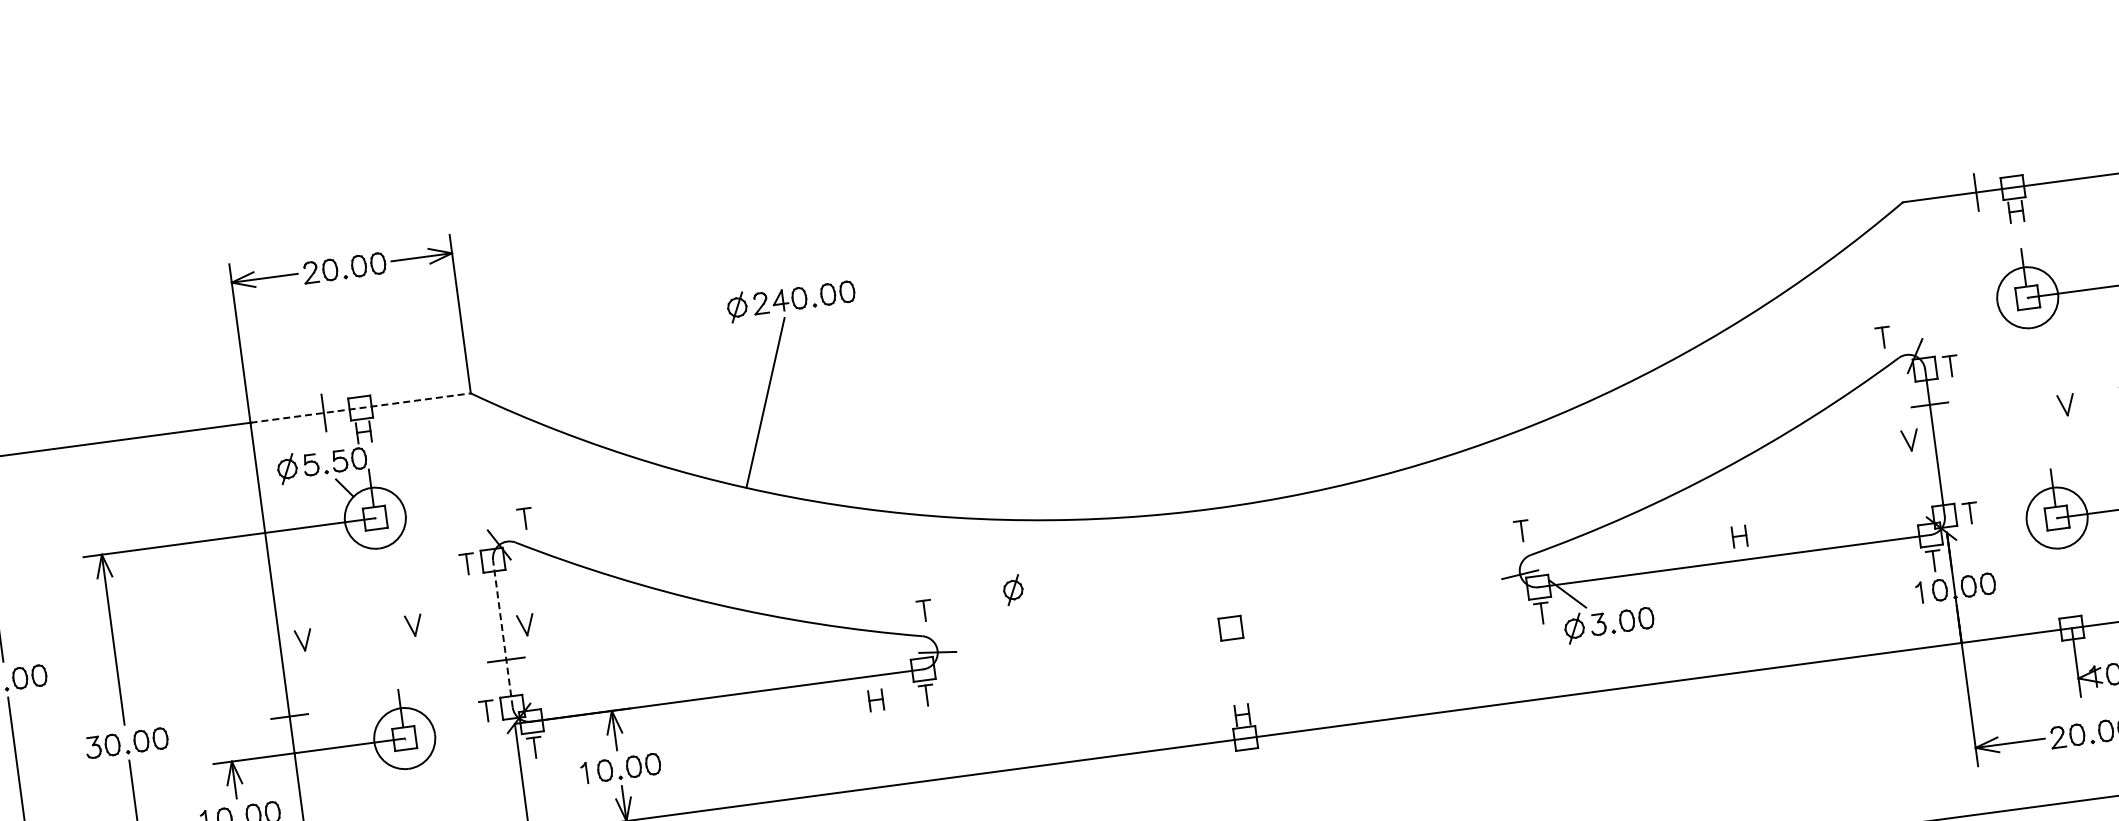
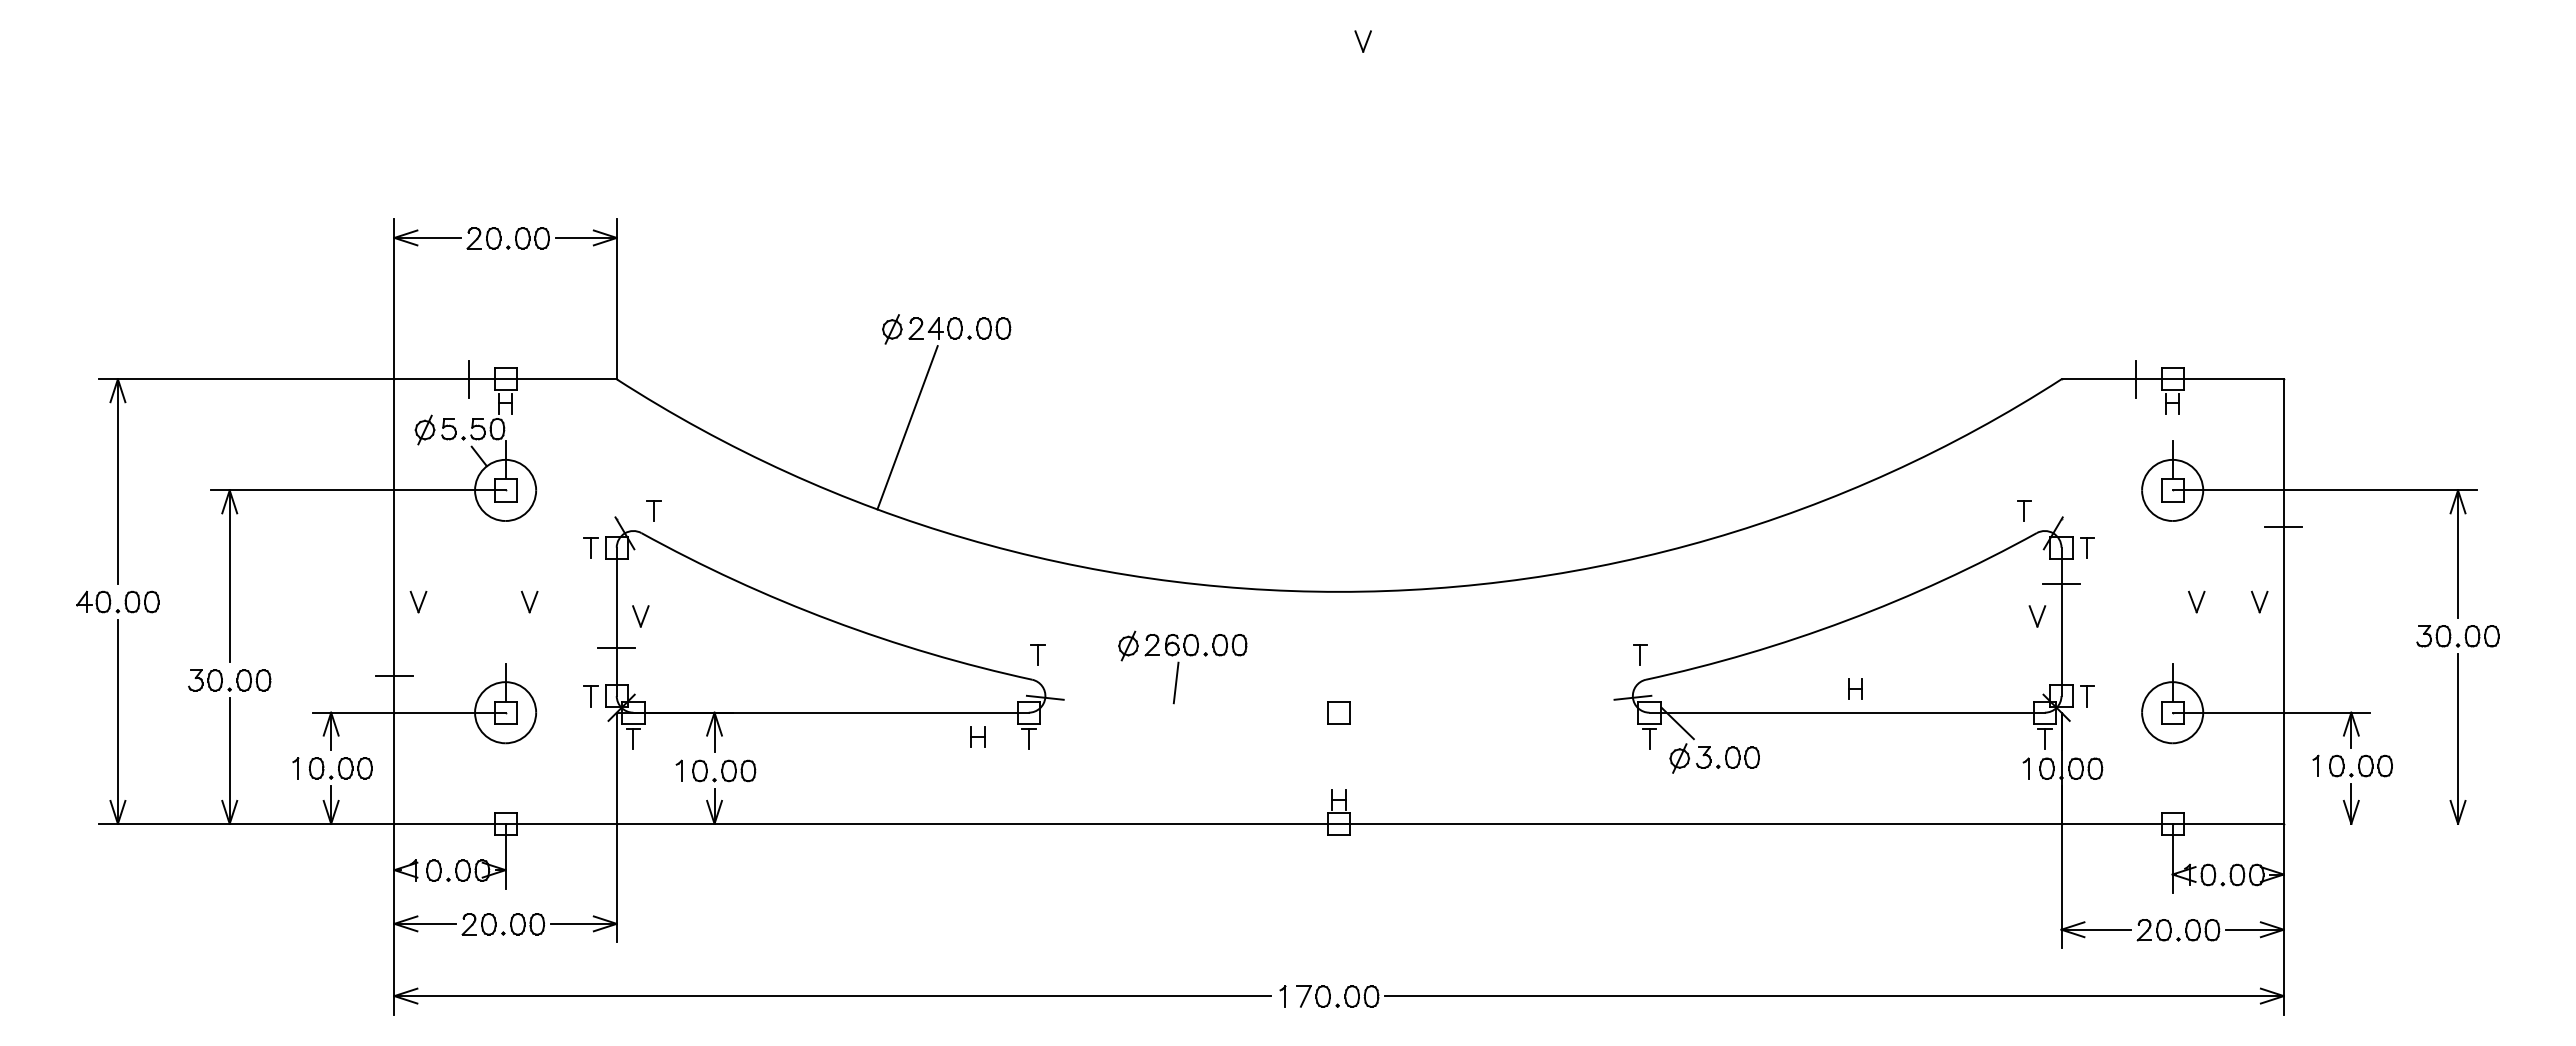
line: (361, 408) -> (506, 379), dashed -> solid
part: (1078, 592) -> (1192, 656), added
line: (502, 633) -> (616, 621), dashed -> solid

